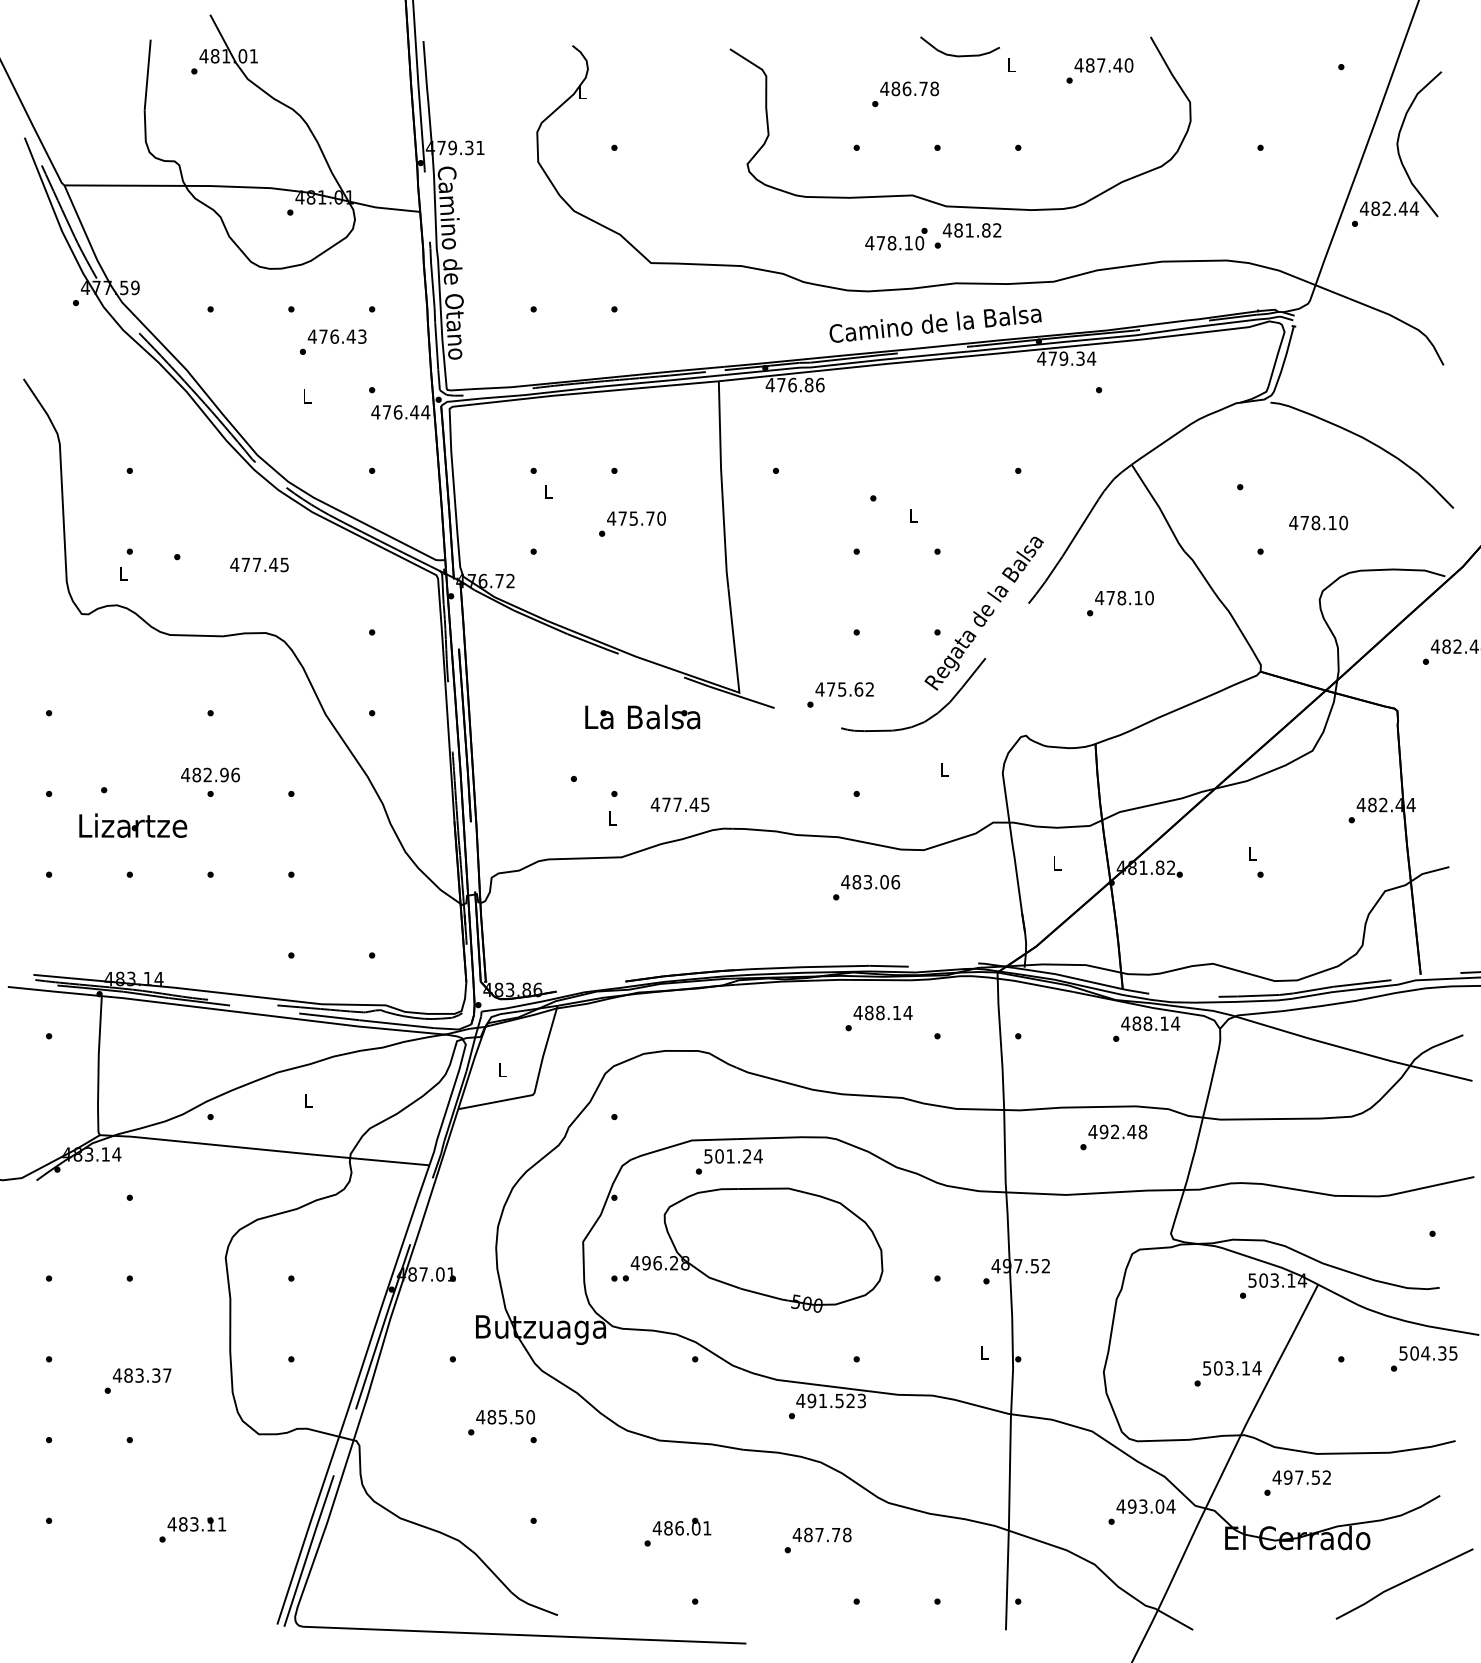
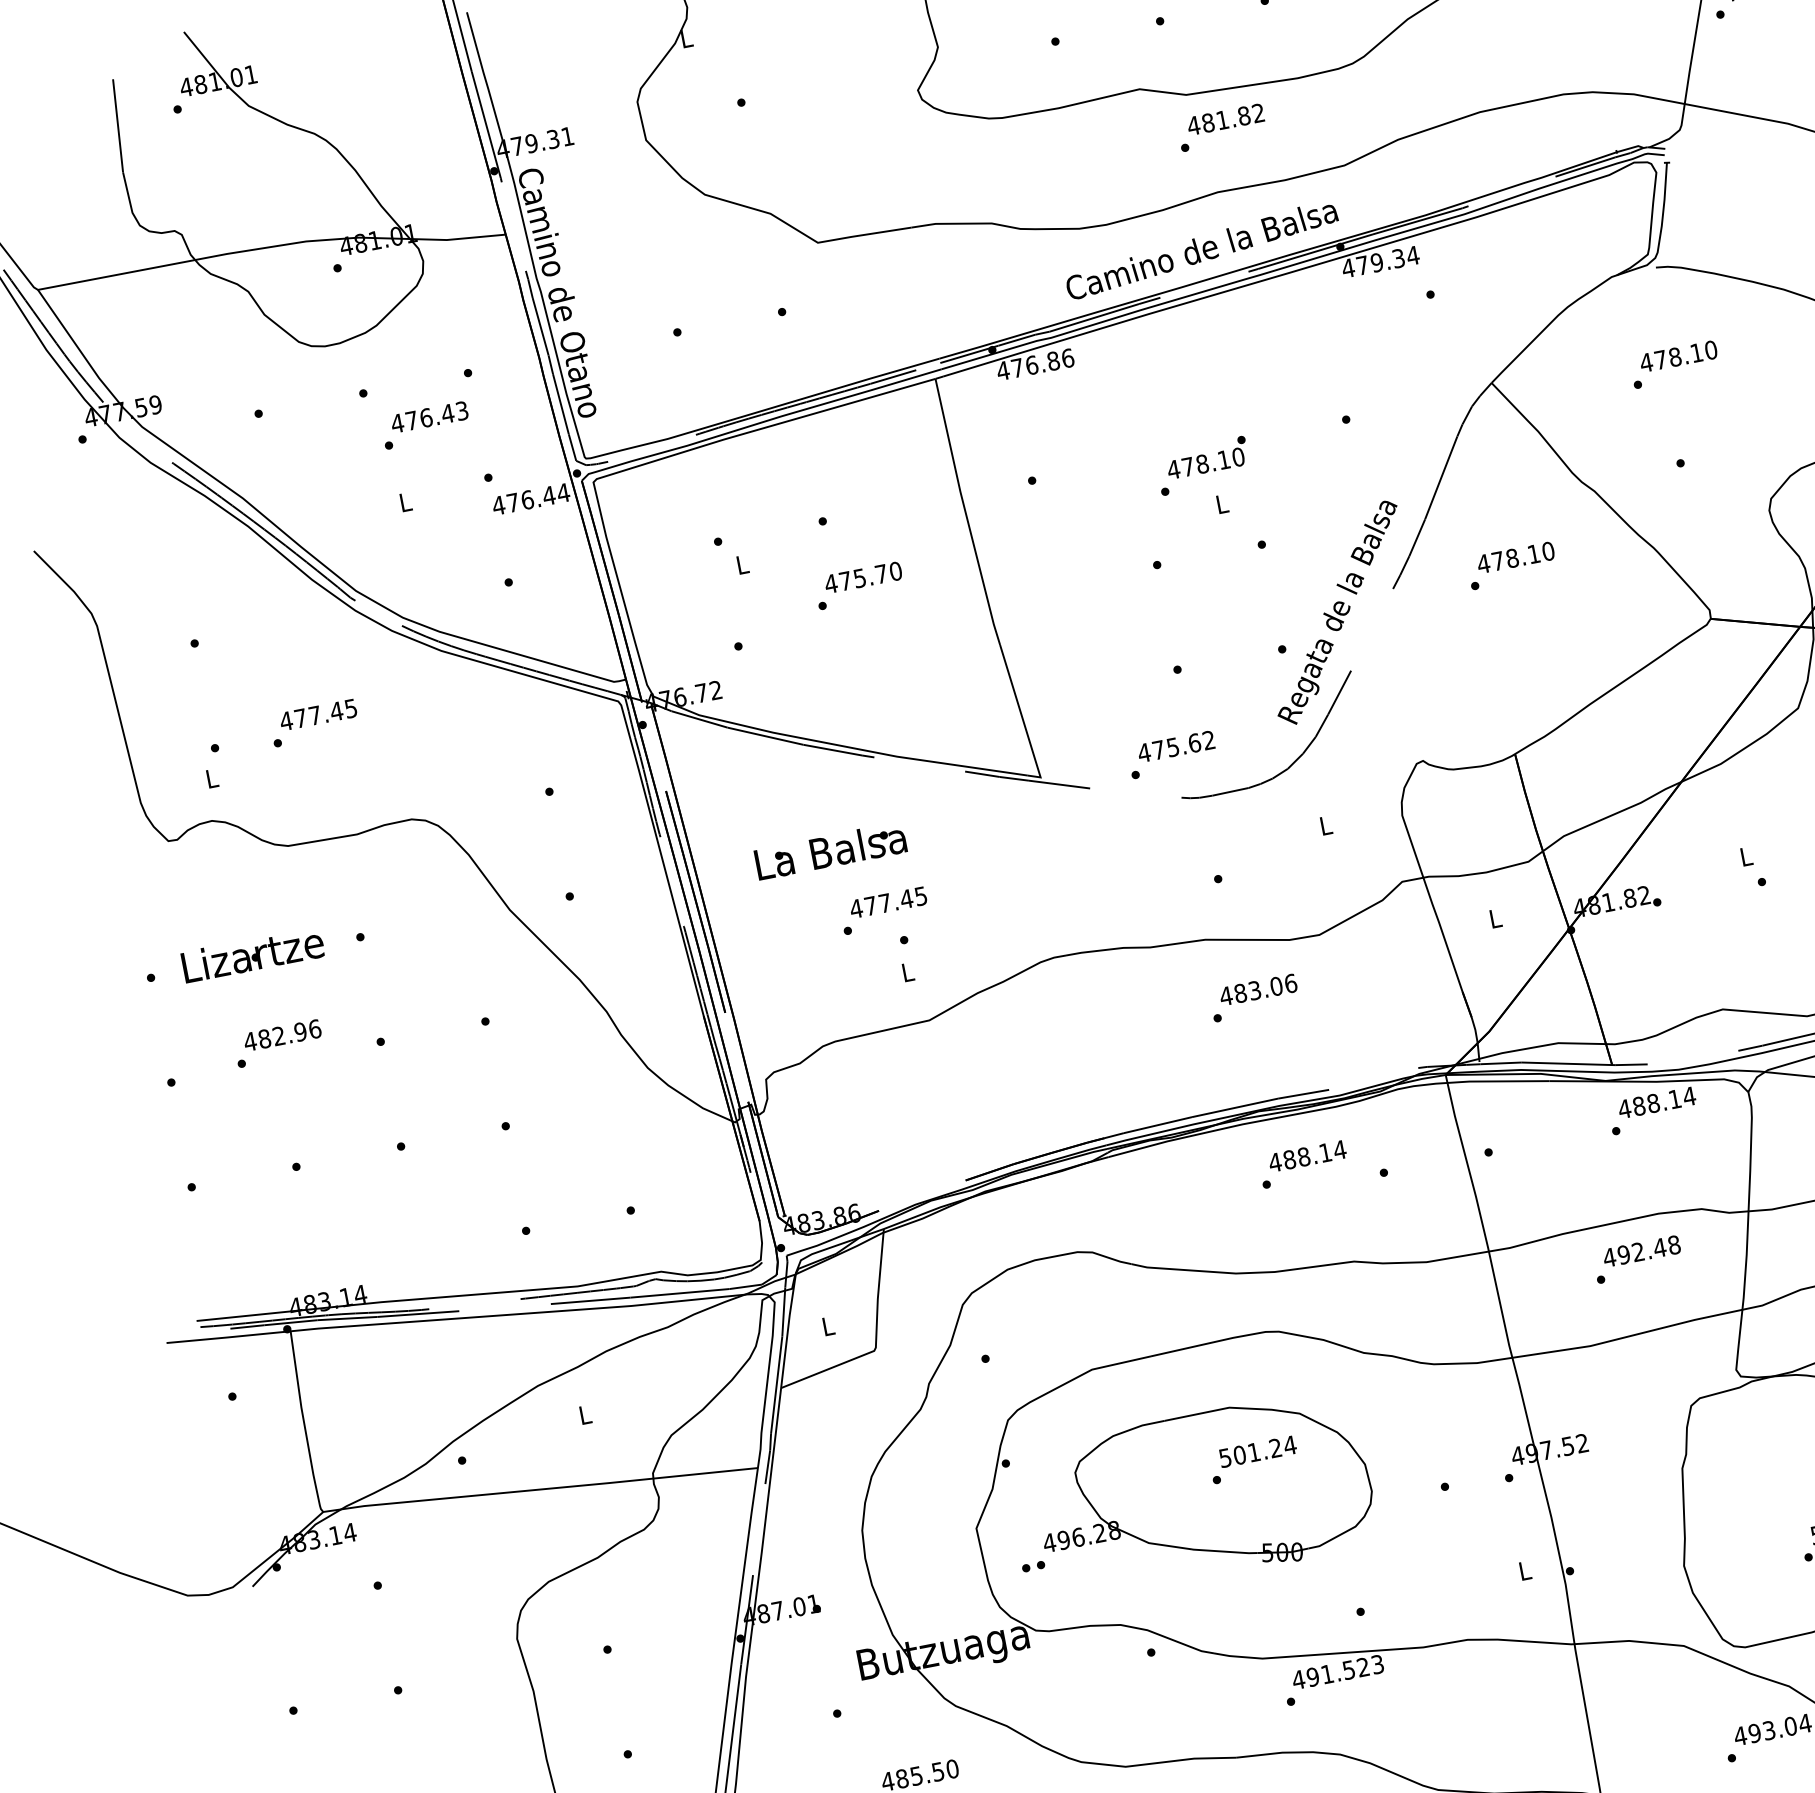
text: (896, 238) -> (1207, 456), moved
text: (1318, 522) -> (1678, 355), moved
text: (259, 565) -> (318, 715), moved
text: (642, 716) -> (830, 850), moved
text: (210, 774) -> (282, 1034), moved
text: (679, 804) -> (887, 902), moved
text: (133, 825) -> (253, 954), moved
text: (728, 1161) -> (1252, 1459), moved

